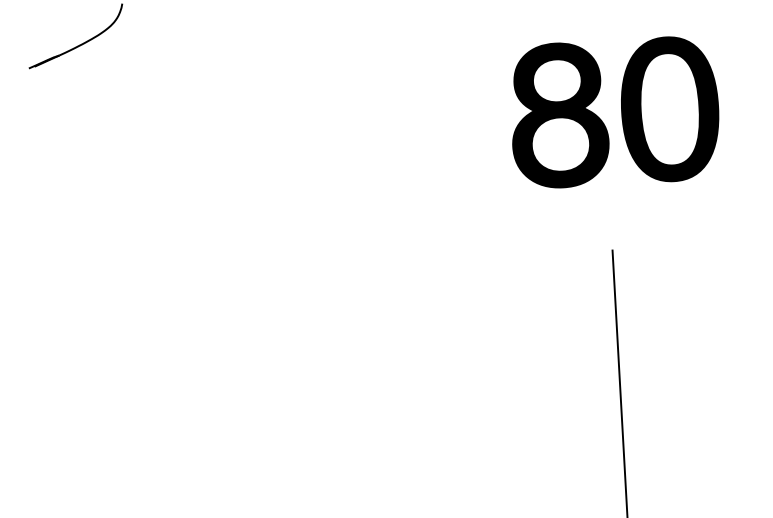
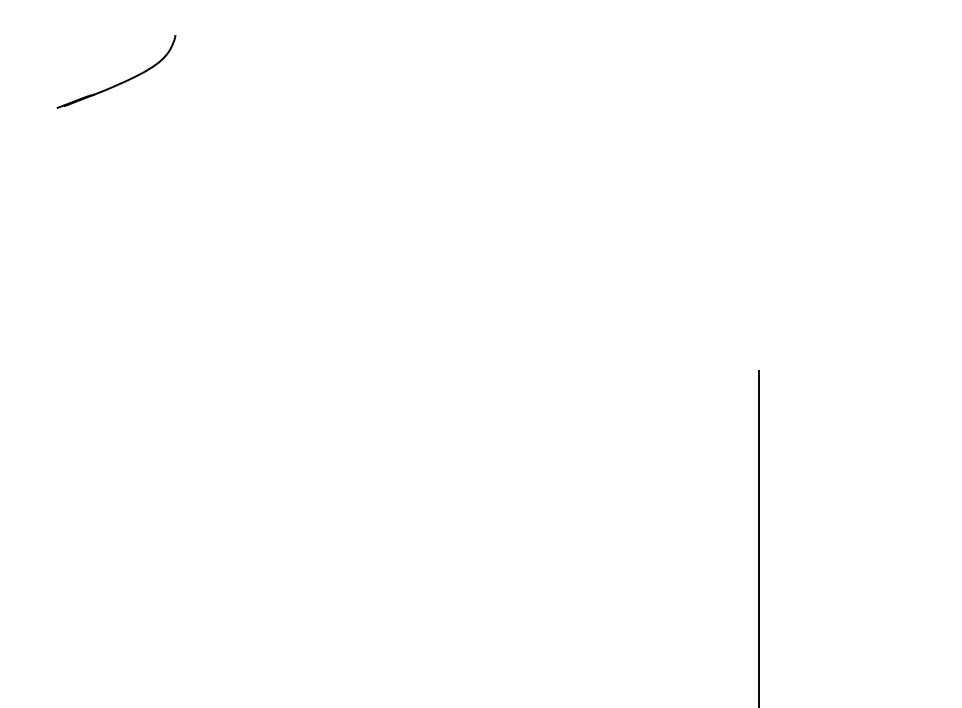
part: (621, 111) -> (779, 201), removed

